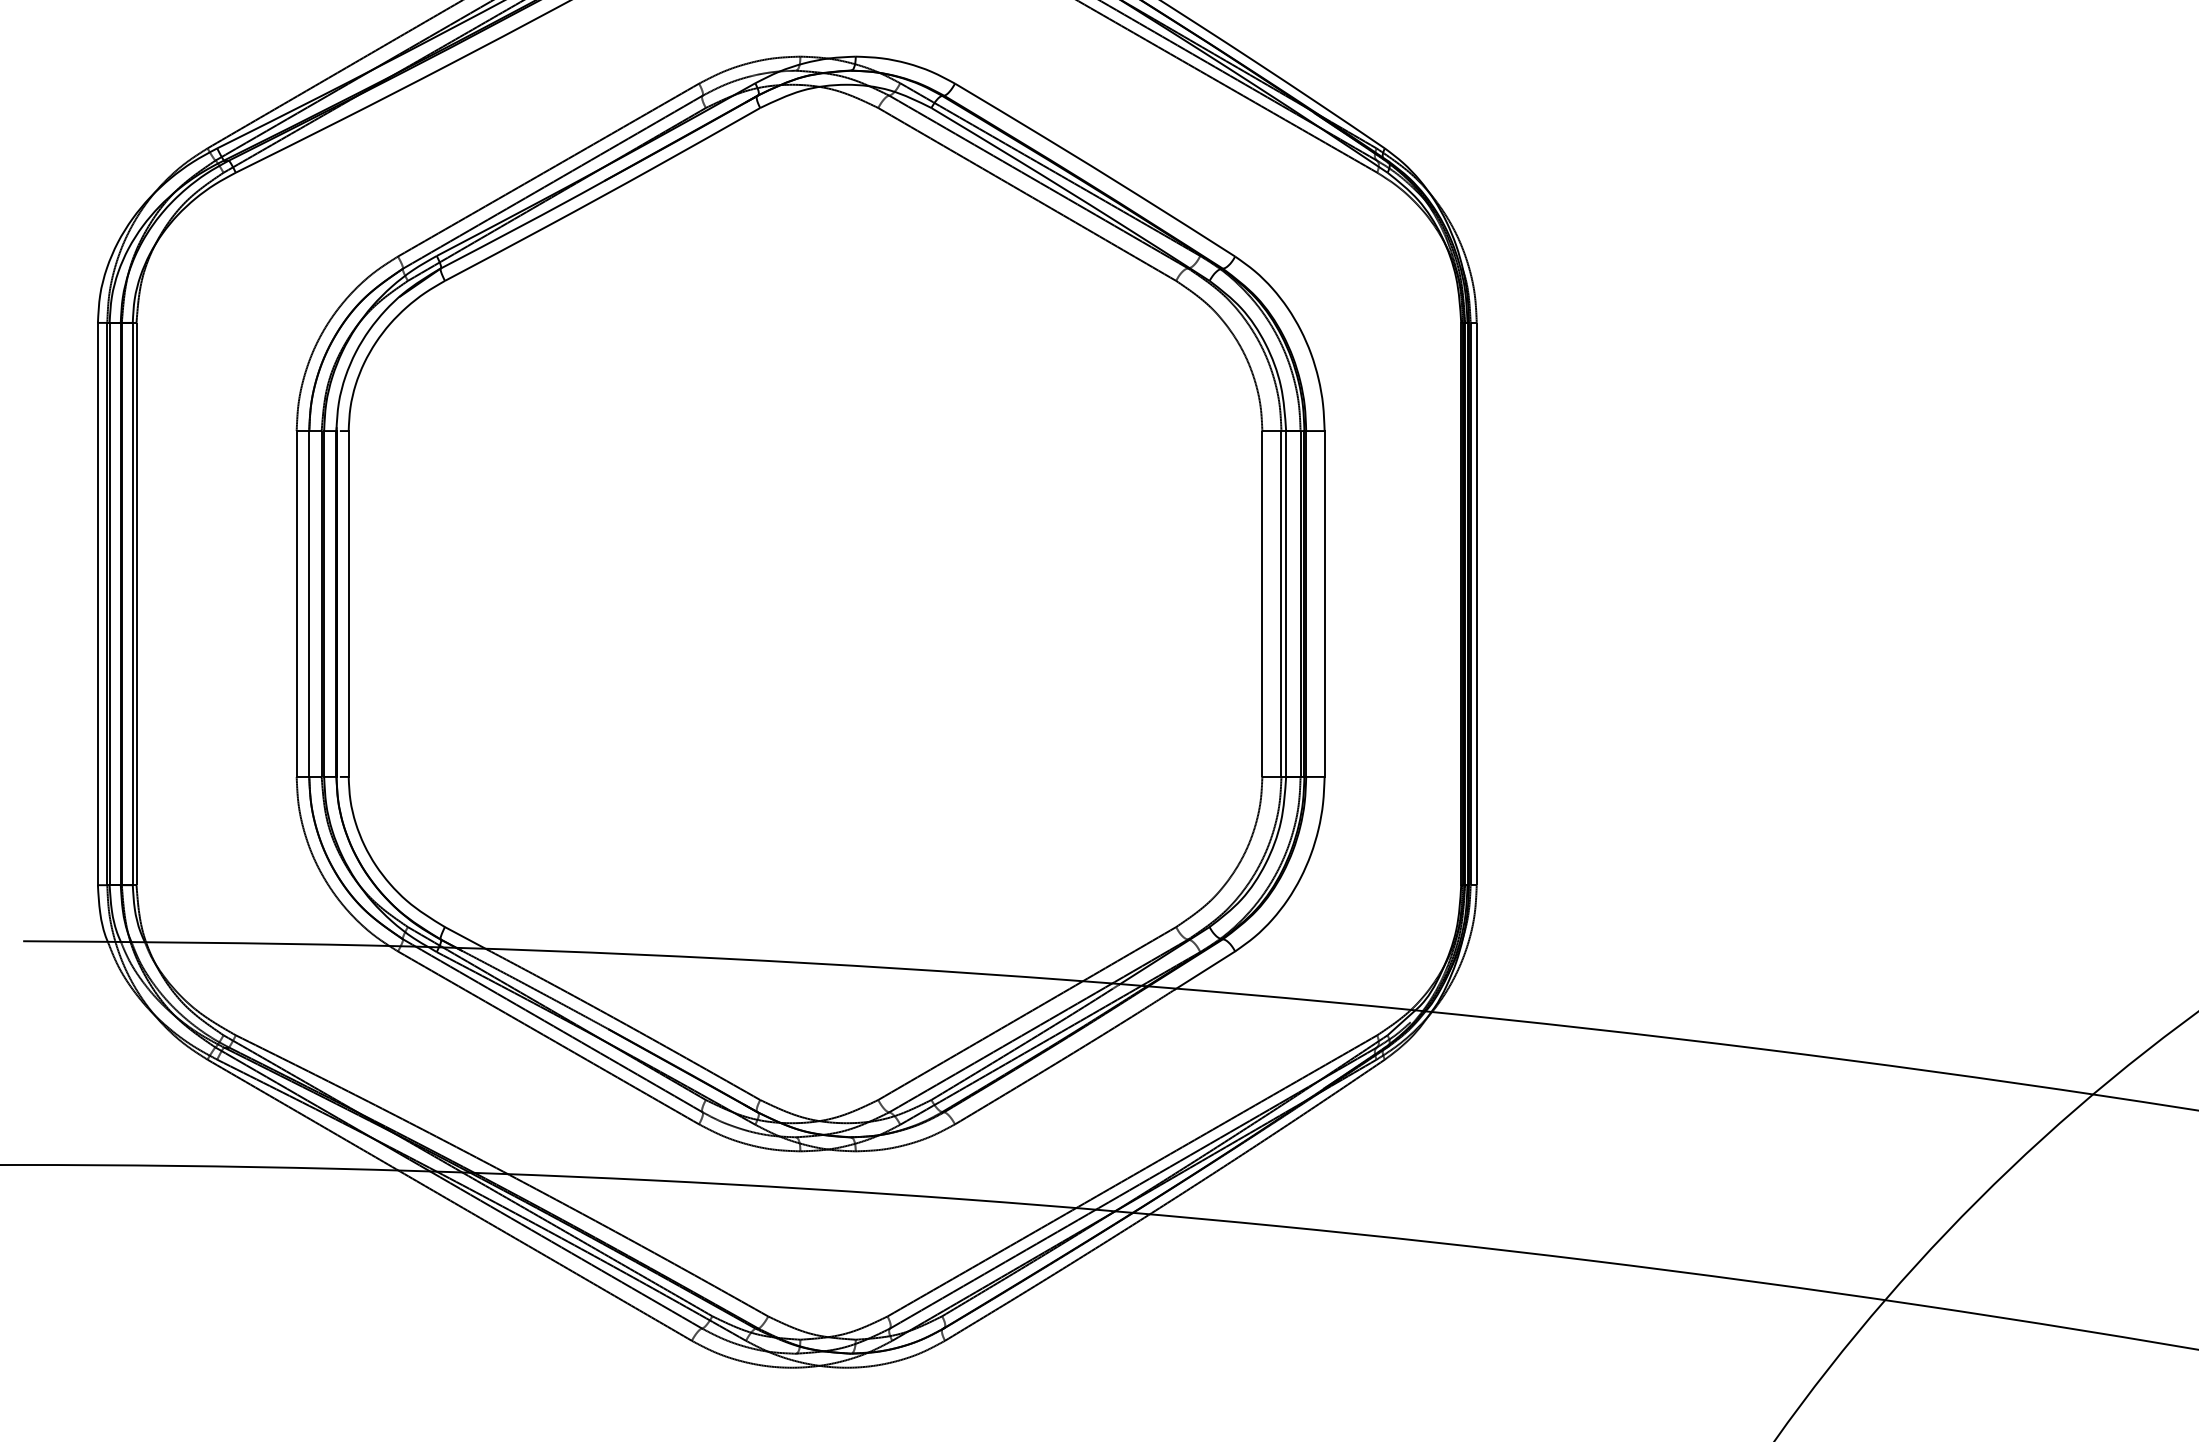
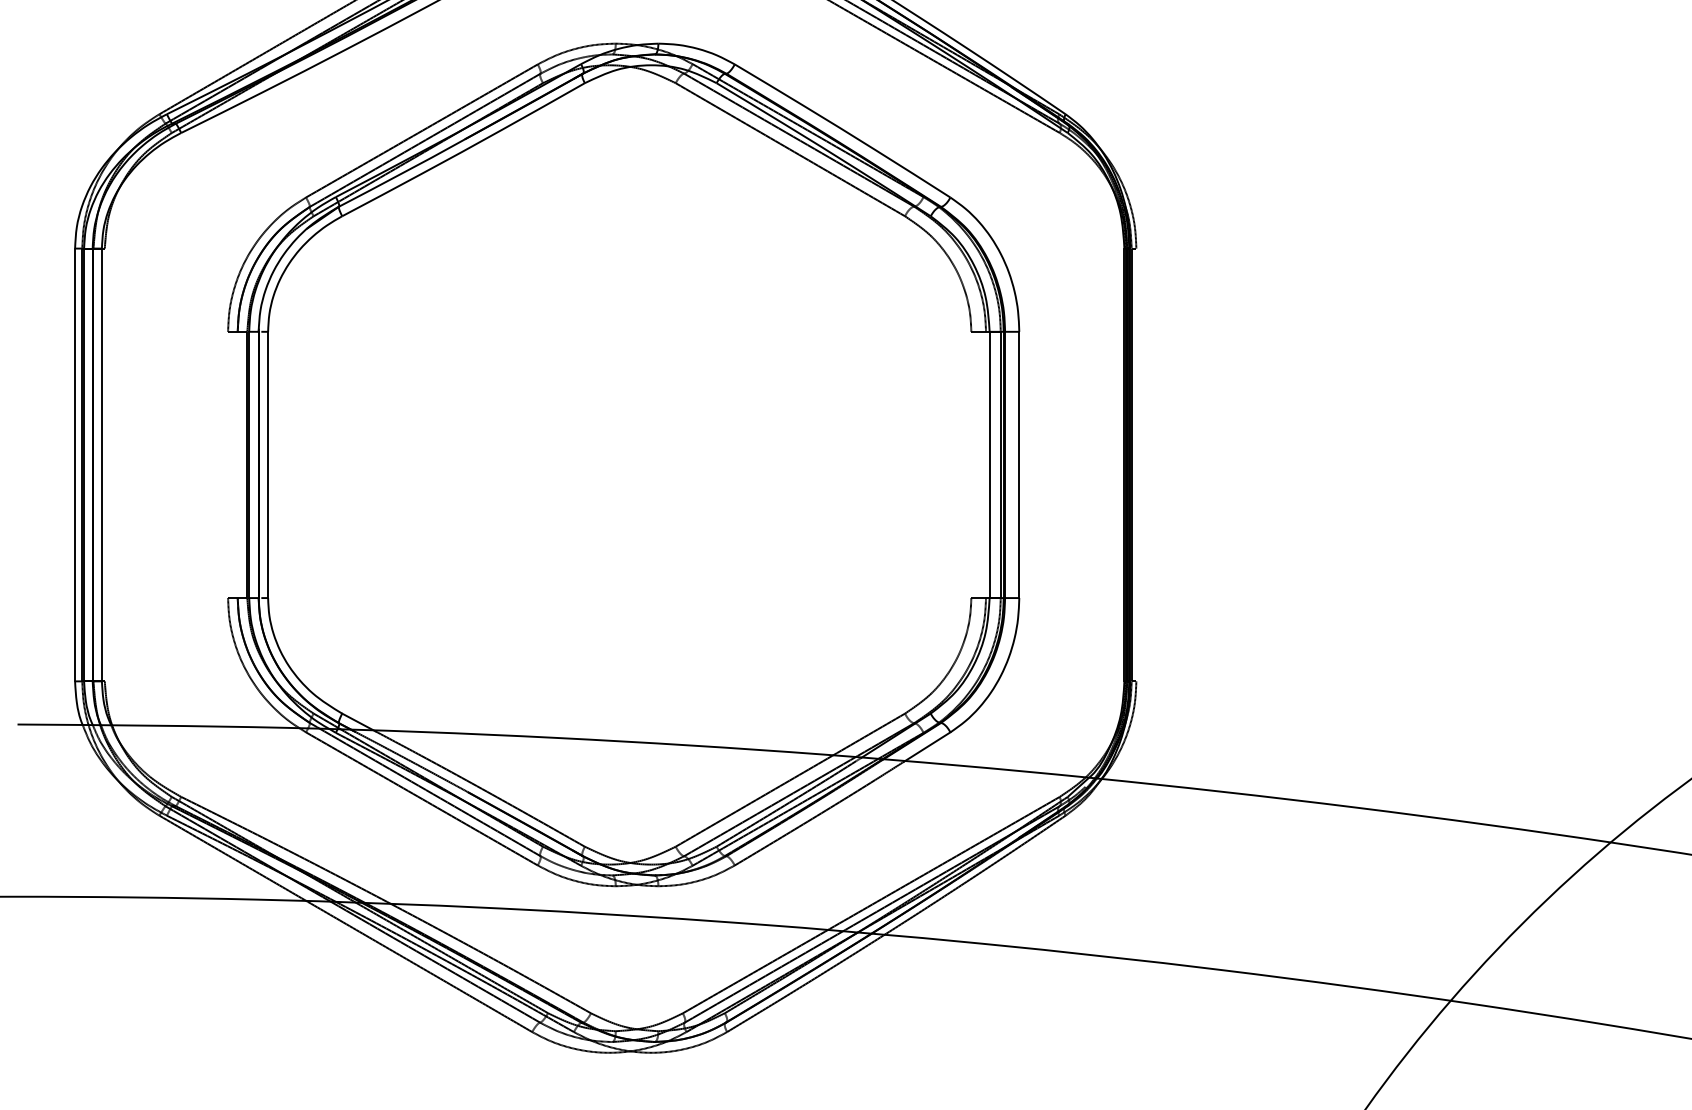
line: (136, 603) -> (104, 464), removed
line: (296, 603) -> (227, 464), removed
line: (309, 603) -> (237, 464), removed
line: (1262, 603) -> (971, 464), removed
line: (1281, 603) -> (986, 464), removed
line: (1476, 603) -> (1136, 464), removed

